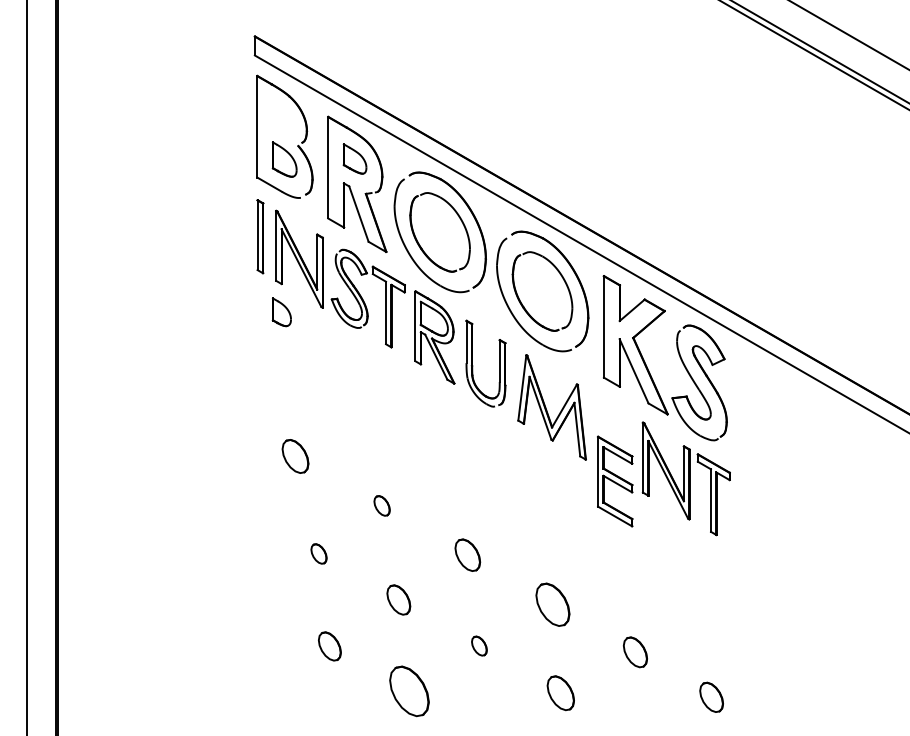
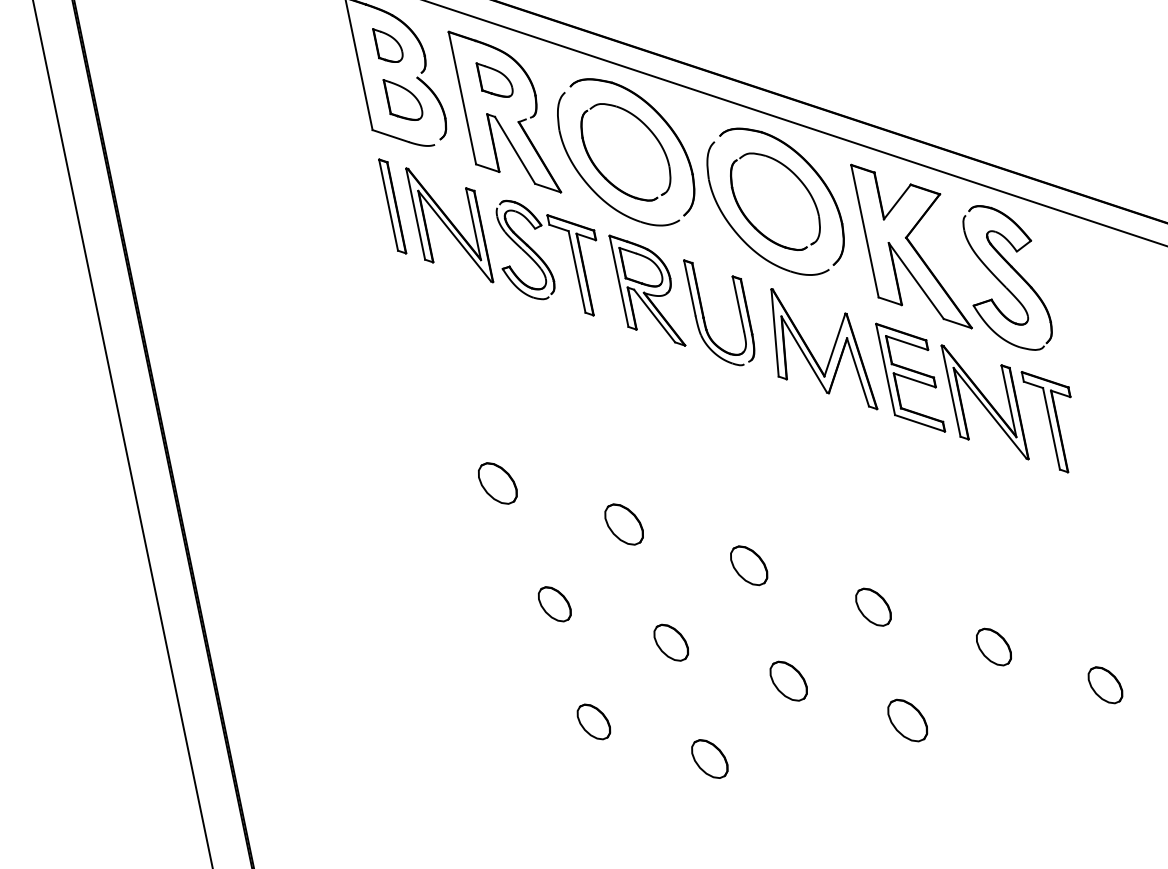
part: (281, 312) -> (387, 45), moved
part: (615, 481) -> (911, 377), moved
part: (381, 505) -> (623, 524), size x1.67
part: (318, 553) -> (553, 603), size x1.43
part: (552, 604) -> (872, 607), size x0.71
part: (479, 645) -> (788, 680), size x1.67
part: (409, 691) -> (709, 759), size x0.62

